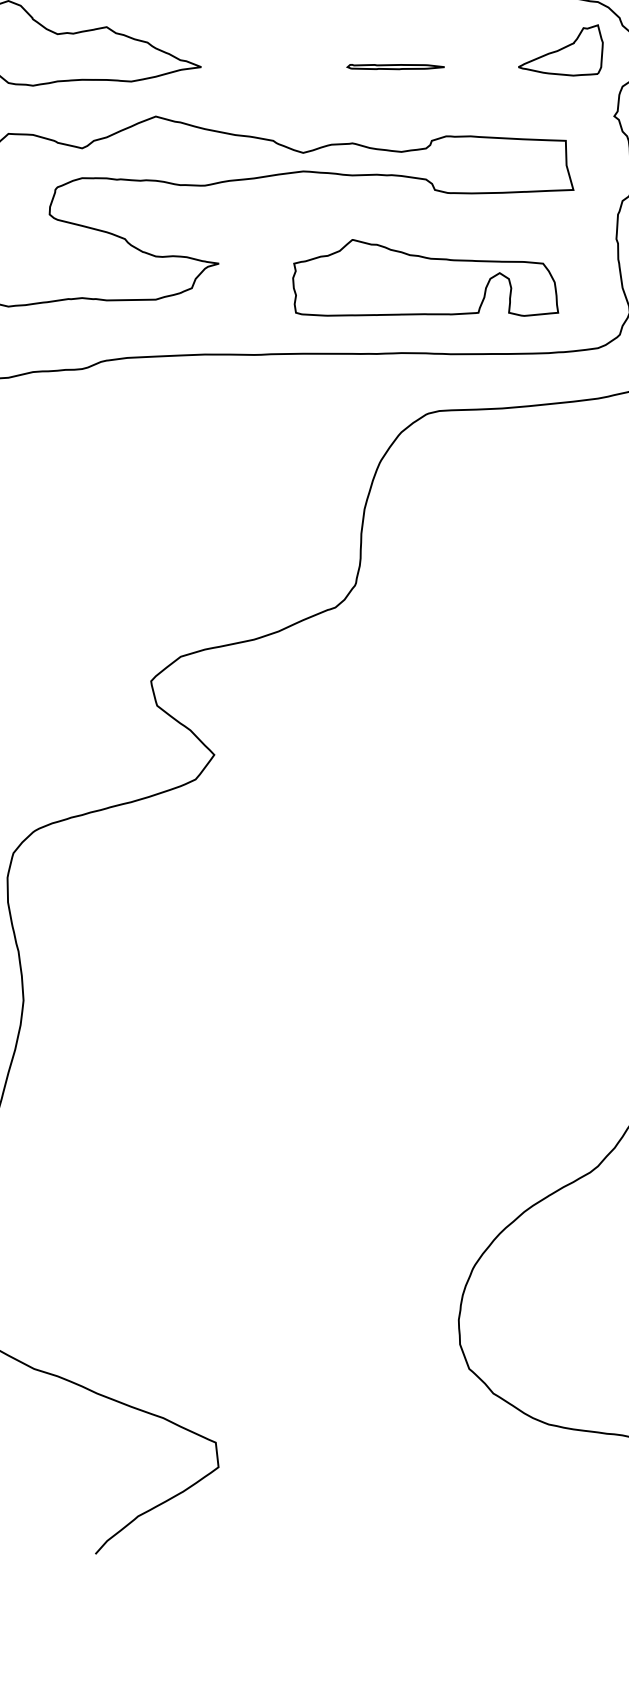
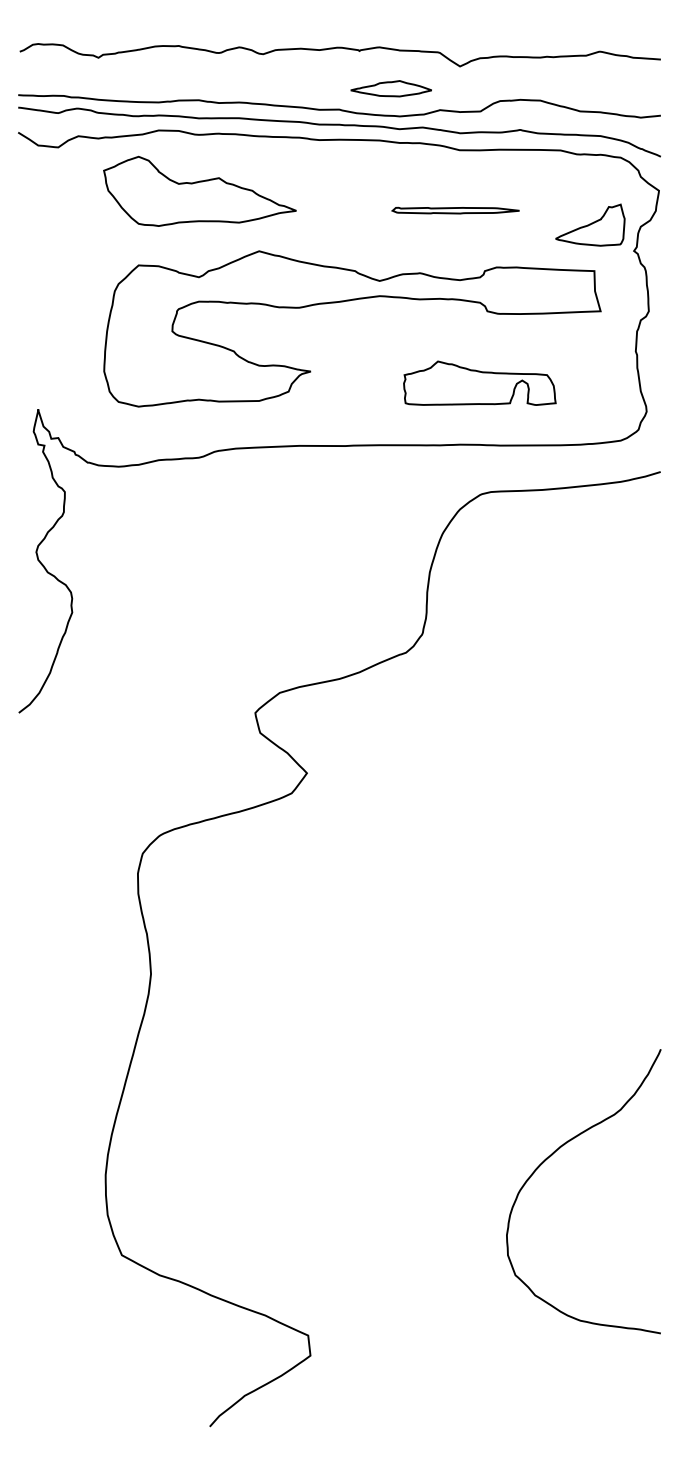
part: (561, 49) -> (590, 224), moved
part: (394, 66) -> (454, 210), size x1.6
part: (425, 278) -> (479, 383), size x0.7

